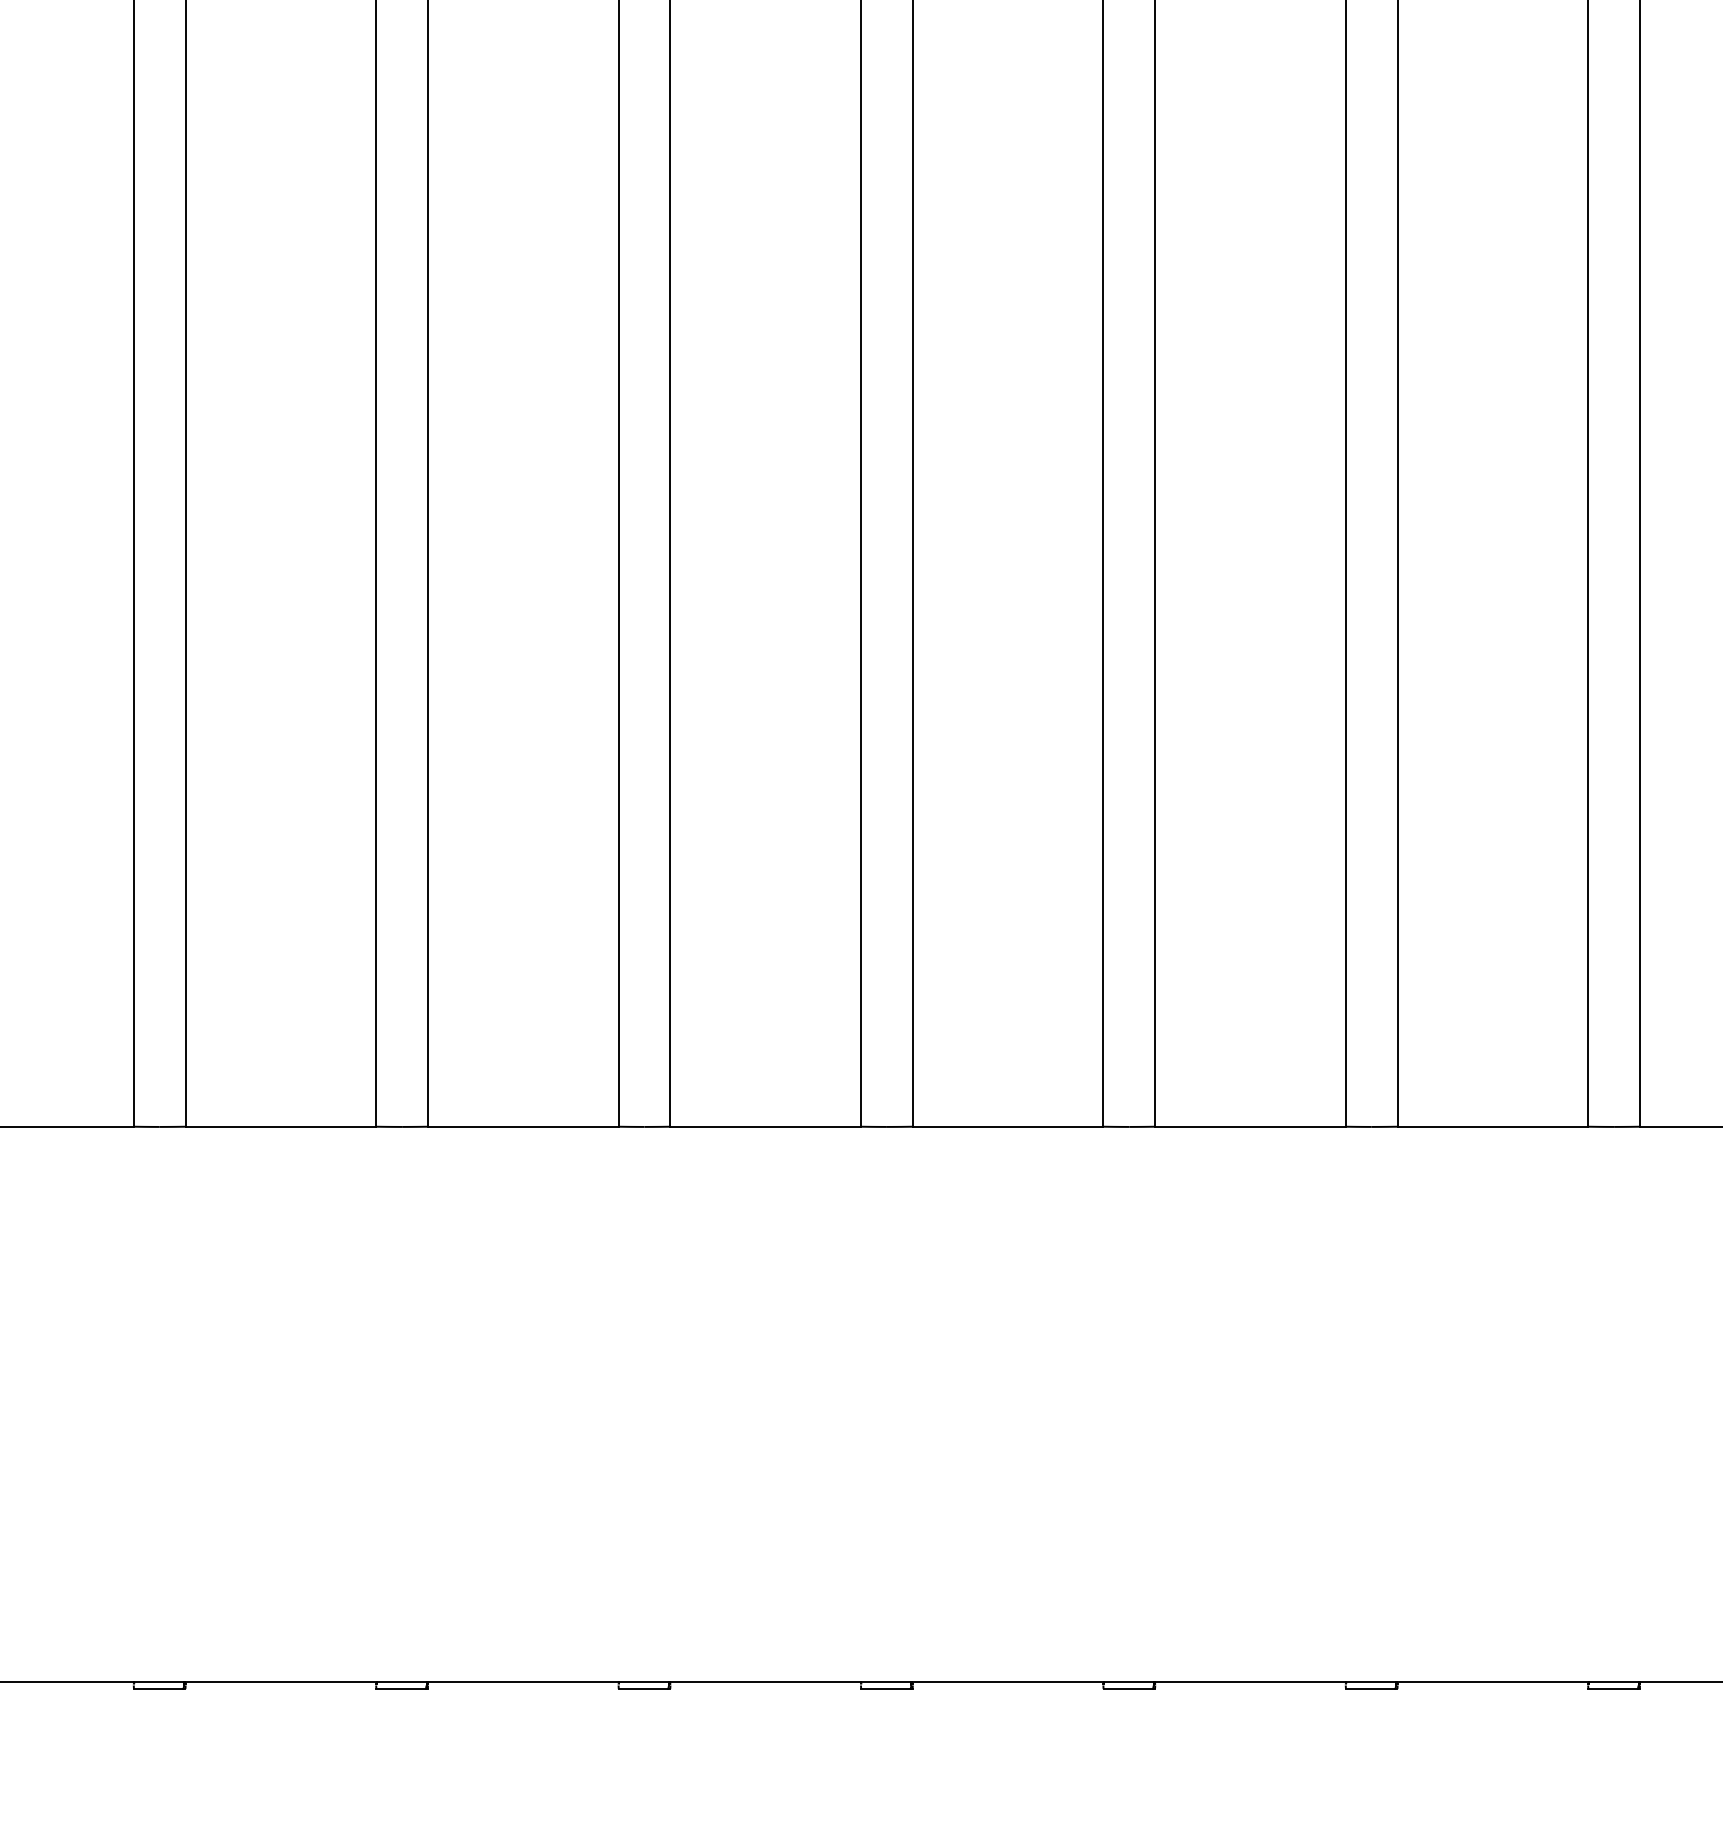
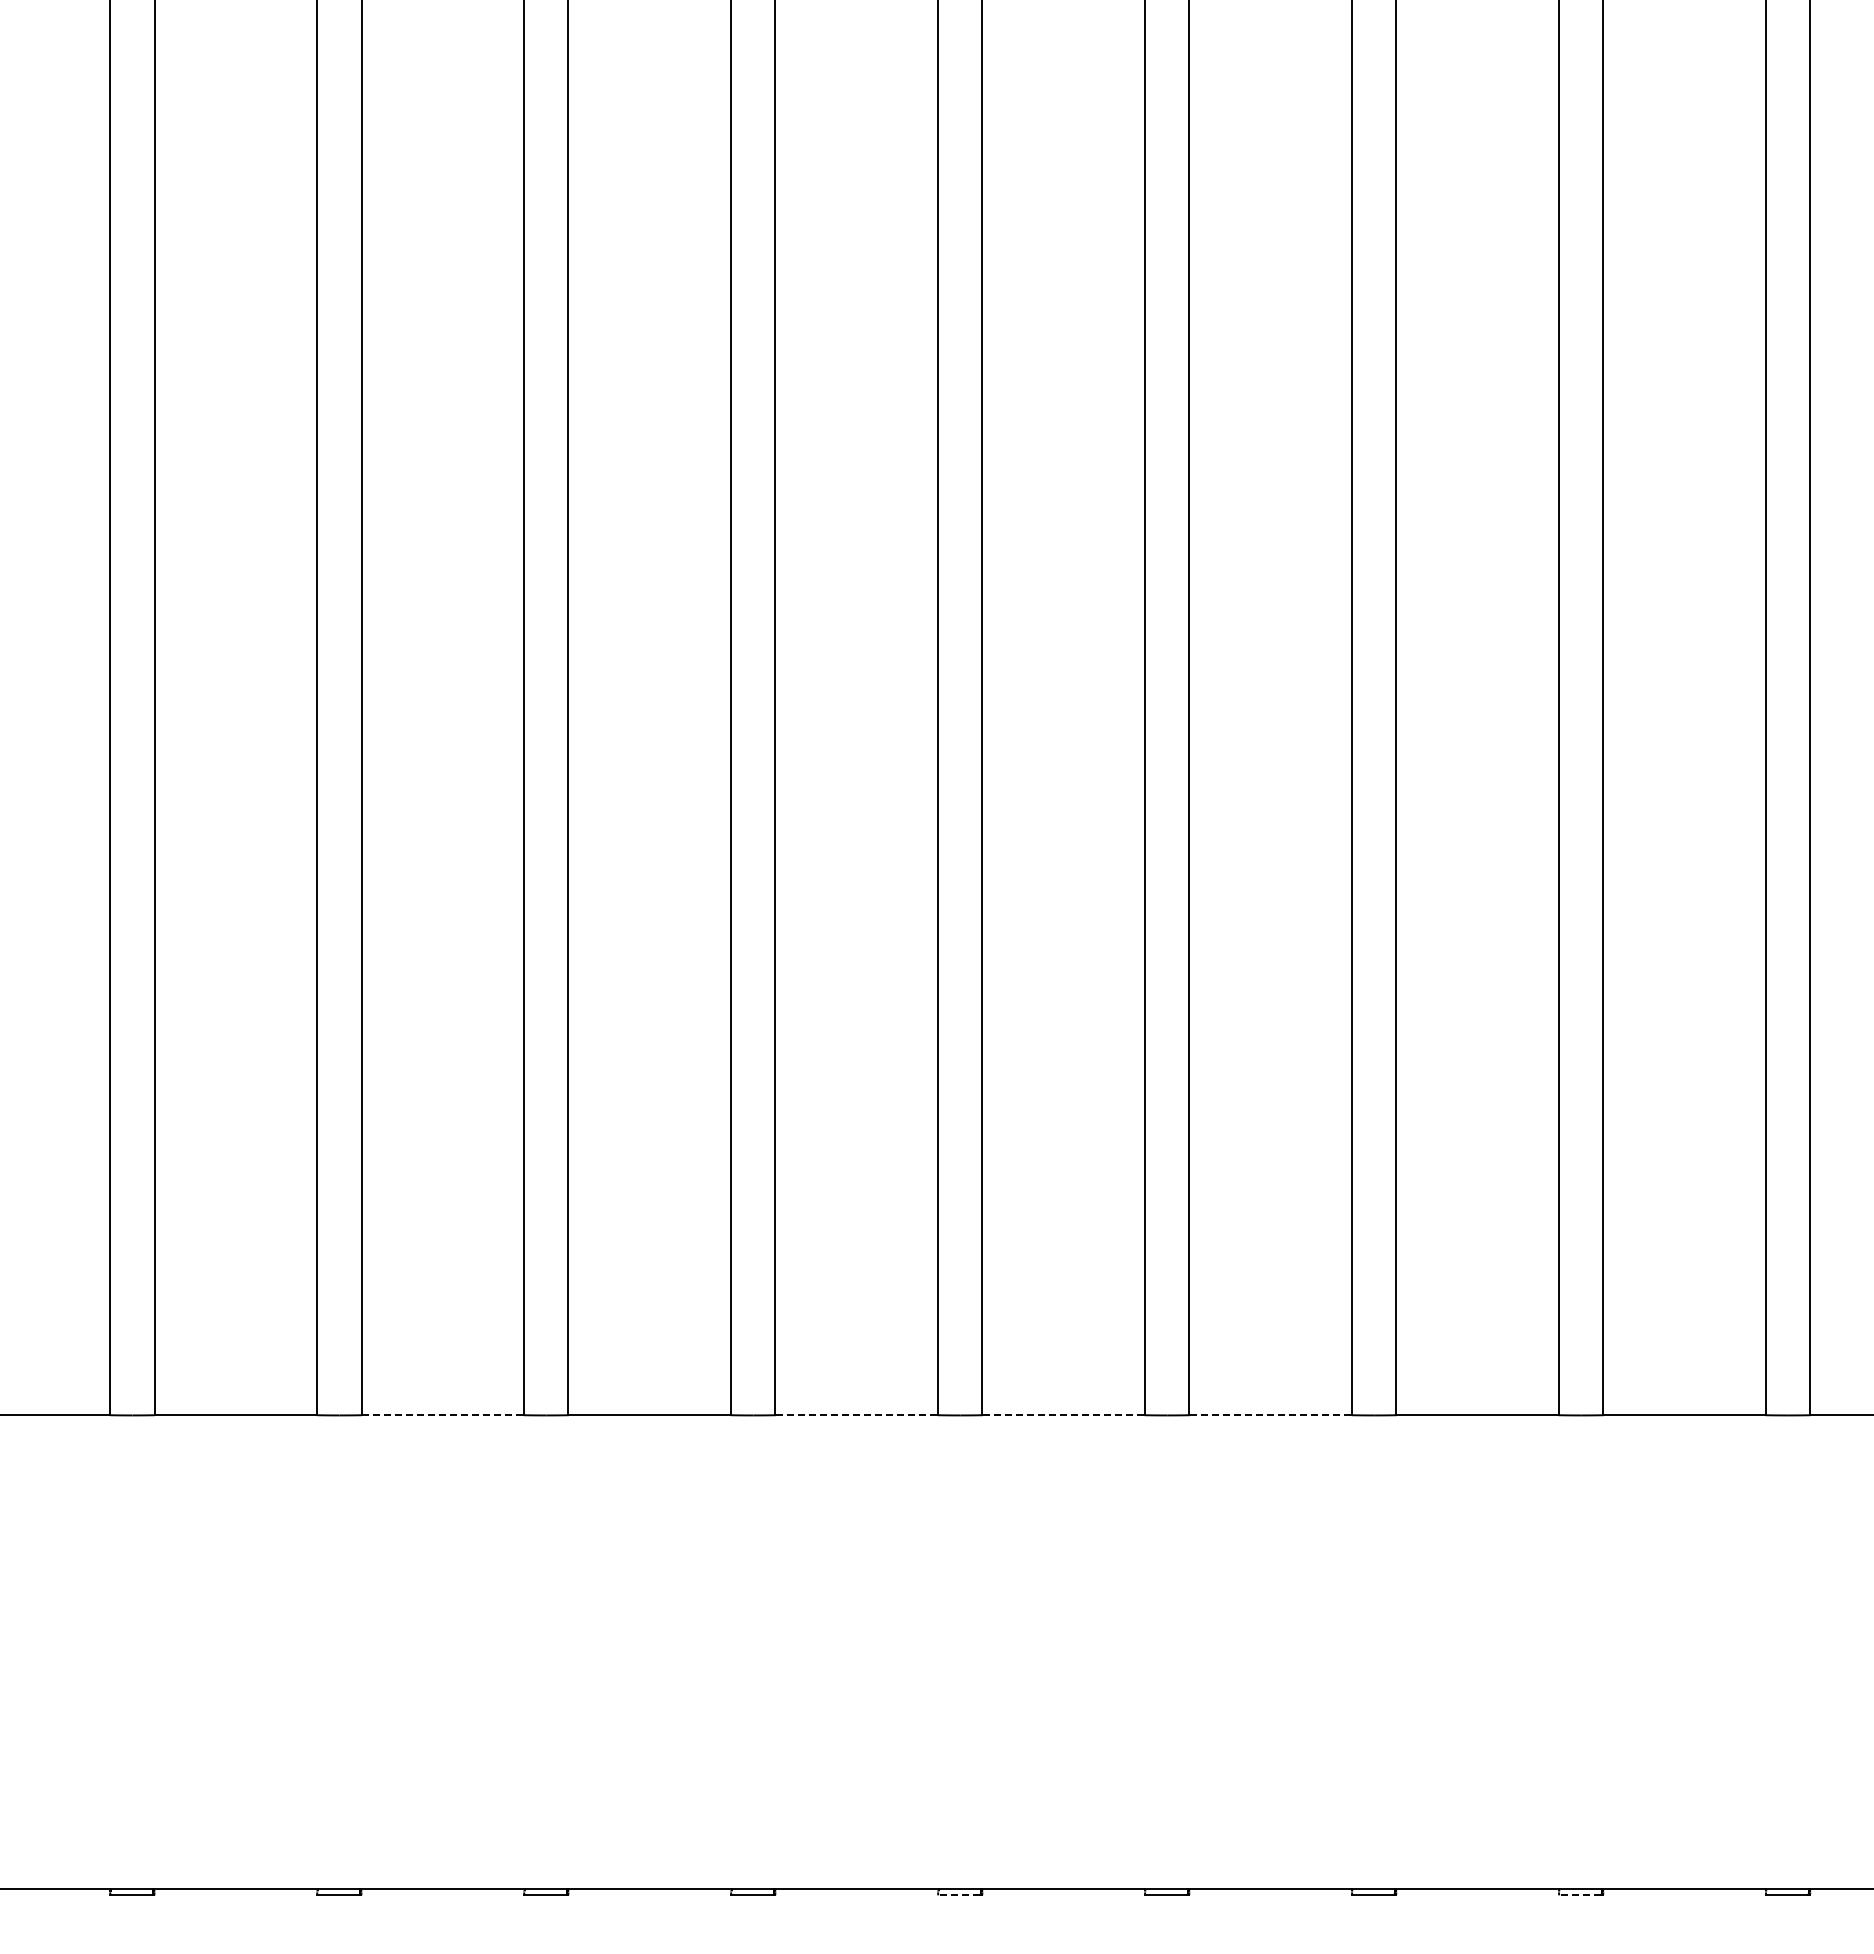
line: (280, 1127) -> (442, 1415), solid -> dashed
line: (765, 1127) -> (856, 1415), solid -> dashed
line: (1007, 1127) -> (1063, 1415), solid -> dashed
line: (1250, 1127) -> (1270, 1415), solid -> dashed
line: (884, 1689) -> (958, 1895), solid -> dashed
line: (1612, 1689) -> (1579, 1895), solid -> dashed

